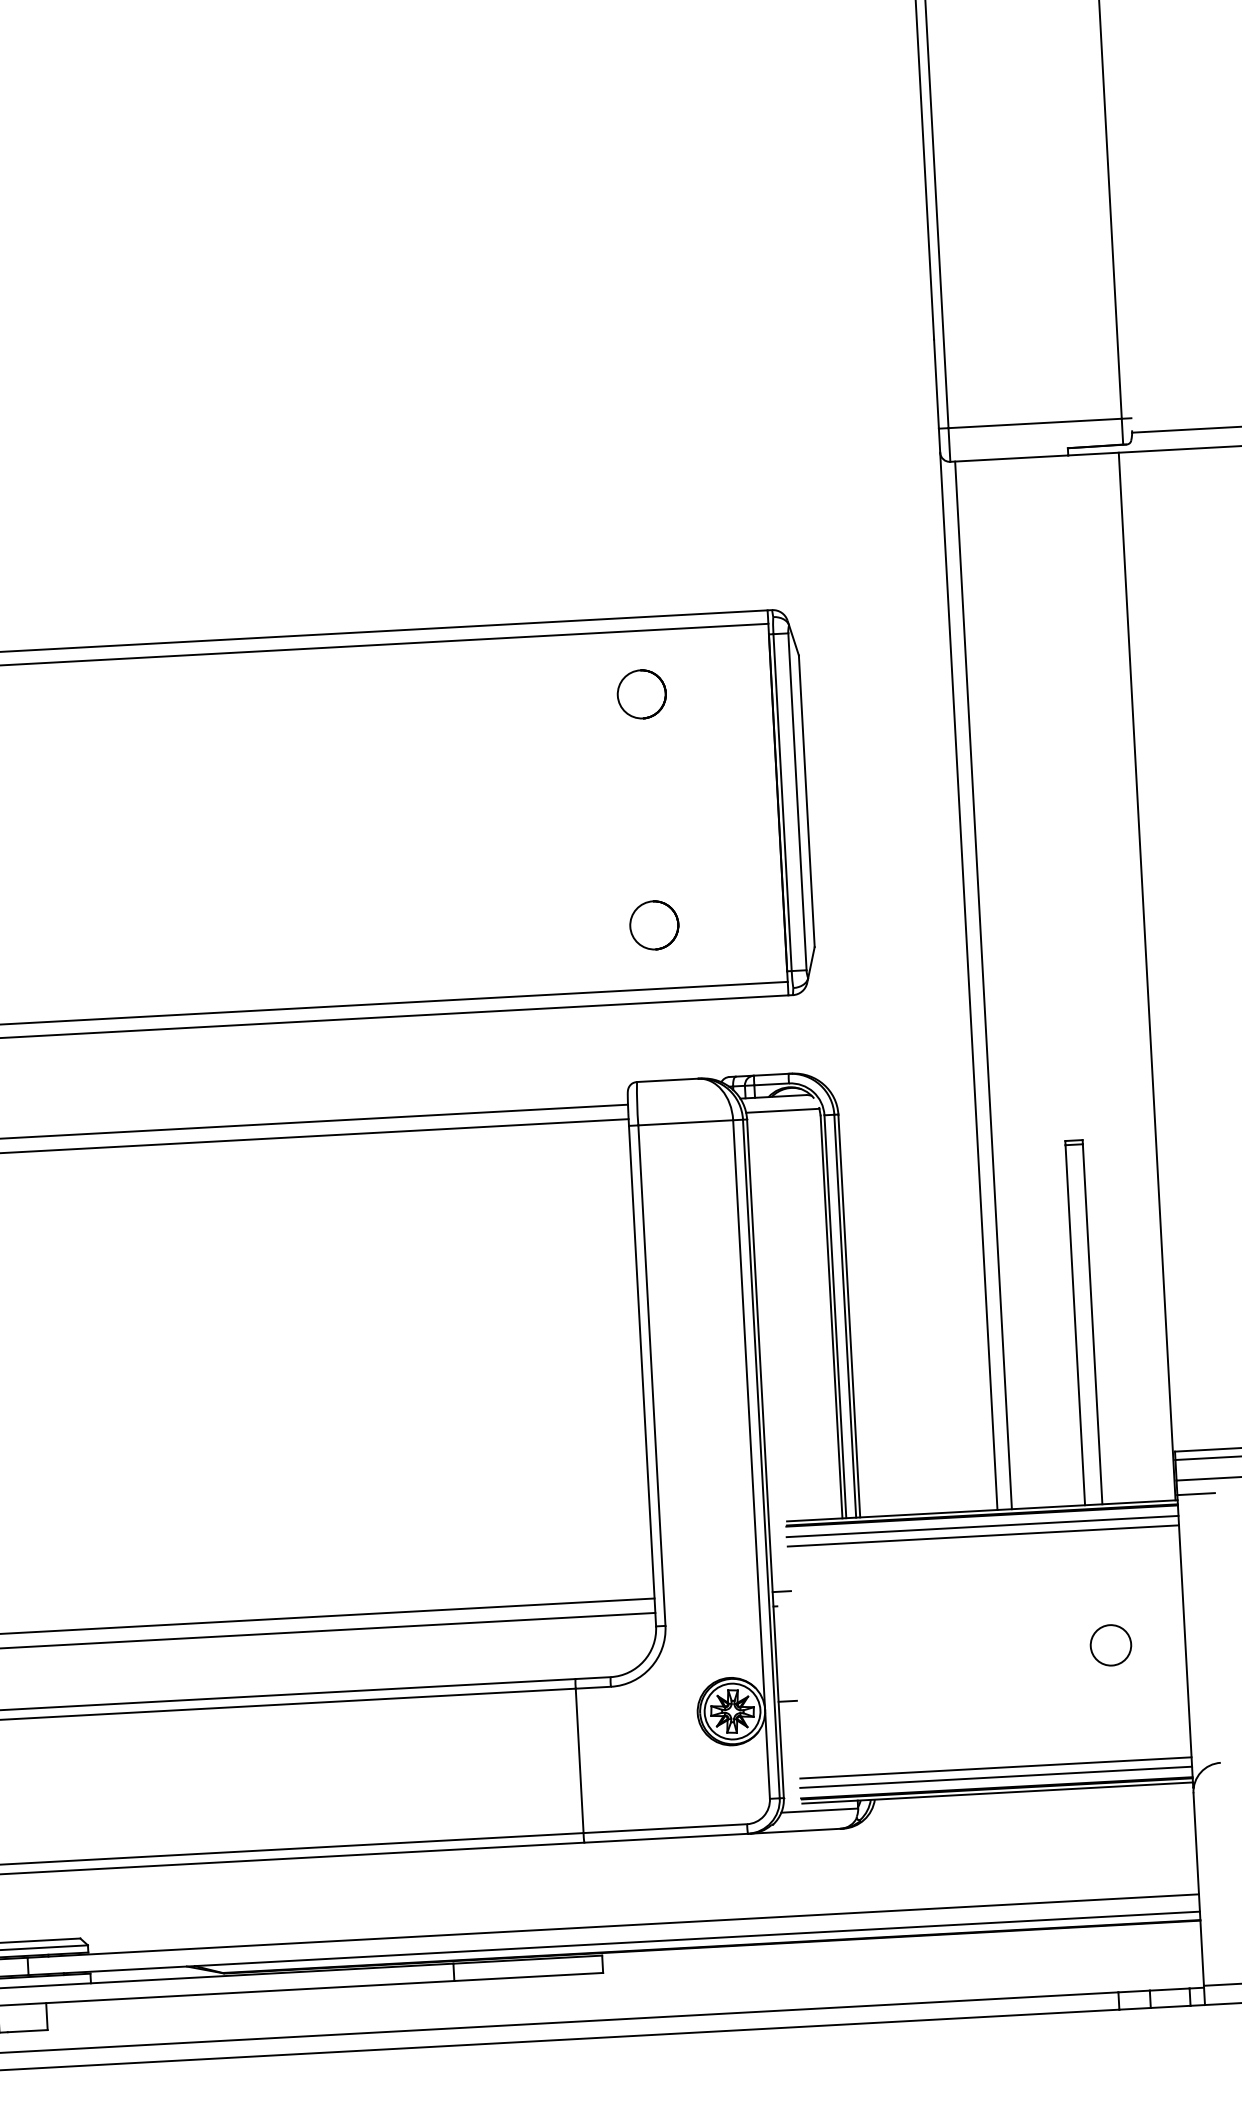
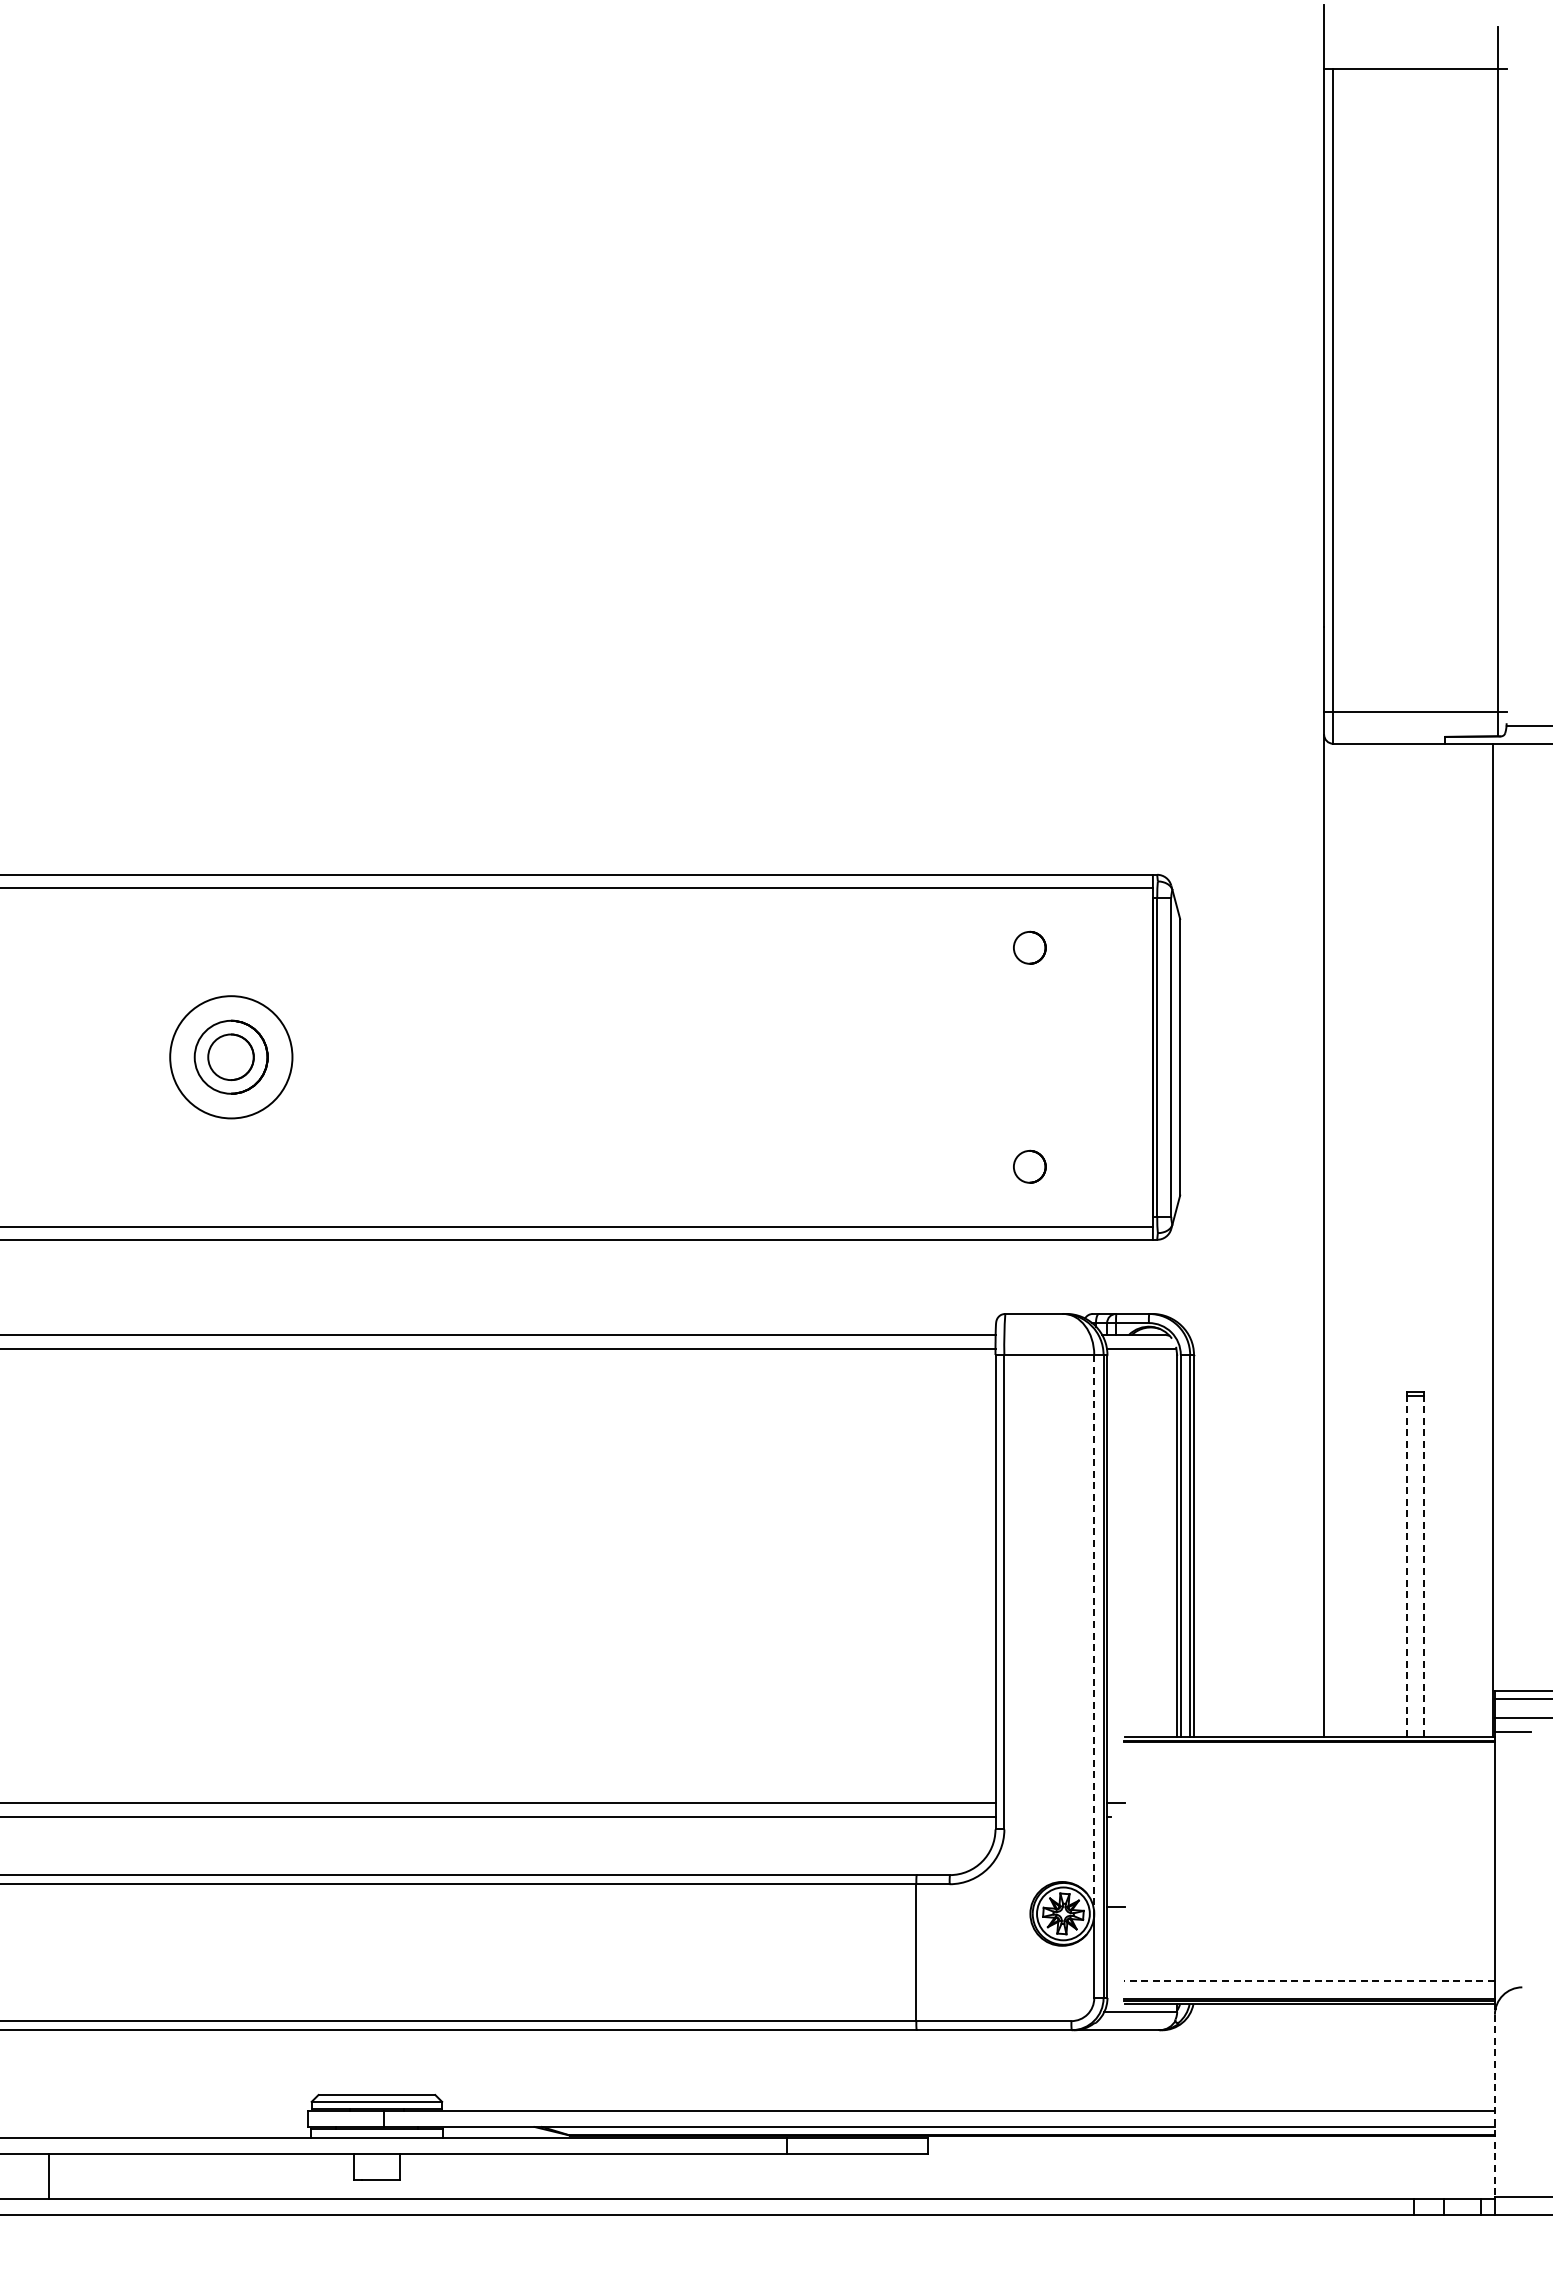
circle: (641, 694) -> (1029, 947), size x0.7
circle: (654, 925) -> (1029, 1166), size x0.7
line: (983, 984) -> (1337, 1239), removed
line: (1092, 1324) -> (1423, 1566), solid -> dashed
line: (1075, 1325) -> (1407, 1566), solid -> dashed
line: (749, 1415) -> (1094, 1634), solid -> dashed
line: (981, 1526) -> (1308, 1751), removed
line: (983, 1535) -> (1309, 1760), removed
circle: (1110, 1645) -> (1424, 1870), removed
line: (995, 1767) -> (1309, 1980), solid -> dashed
line: (995, 1777) -> (1308, 1989), removed
line: (1198, 1890) -> (1494, 2106), solid -> dashed

